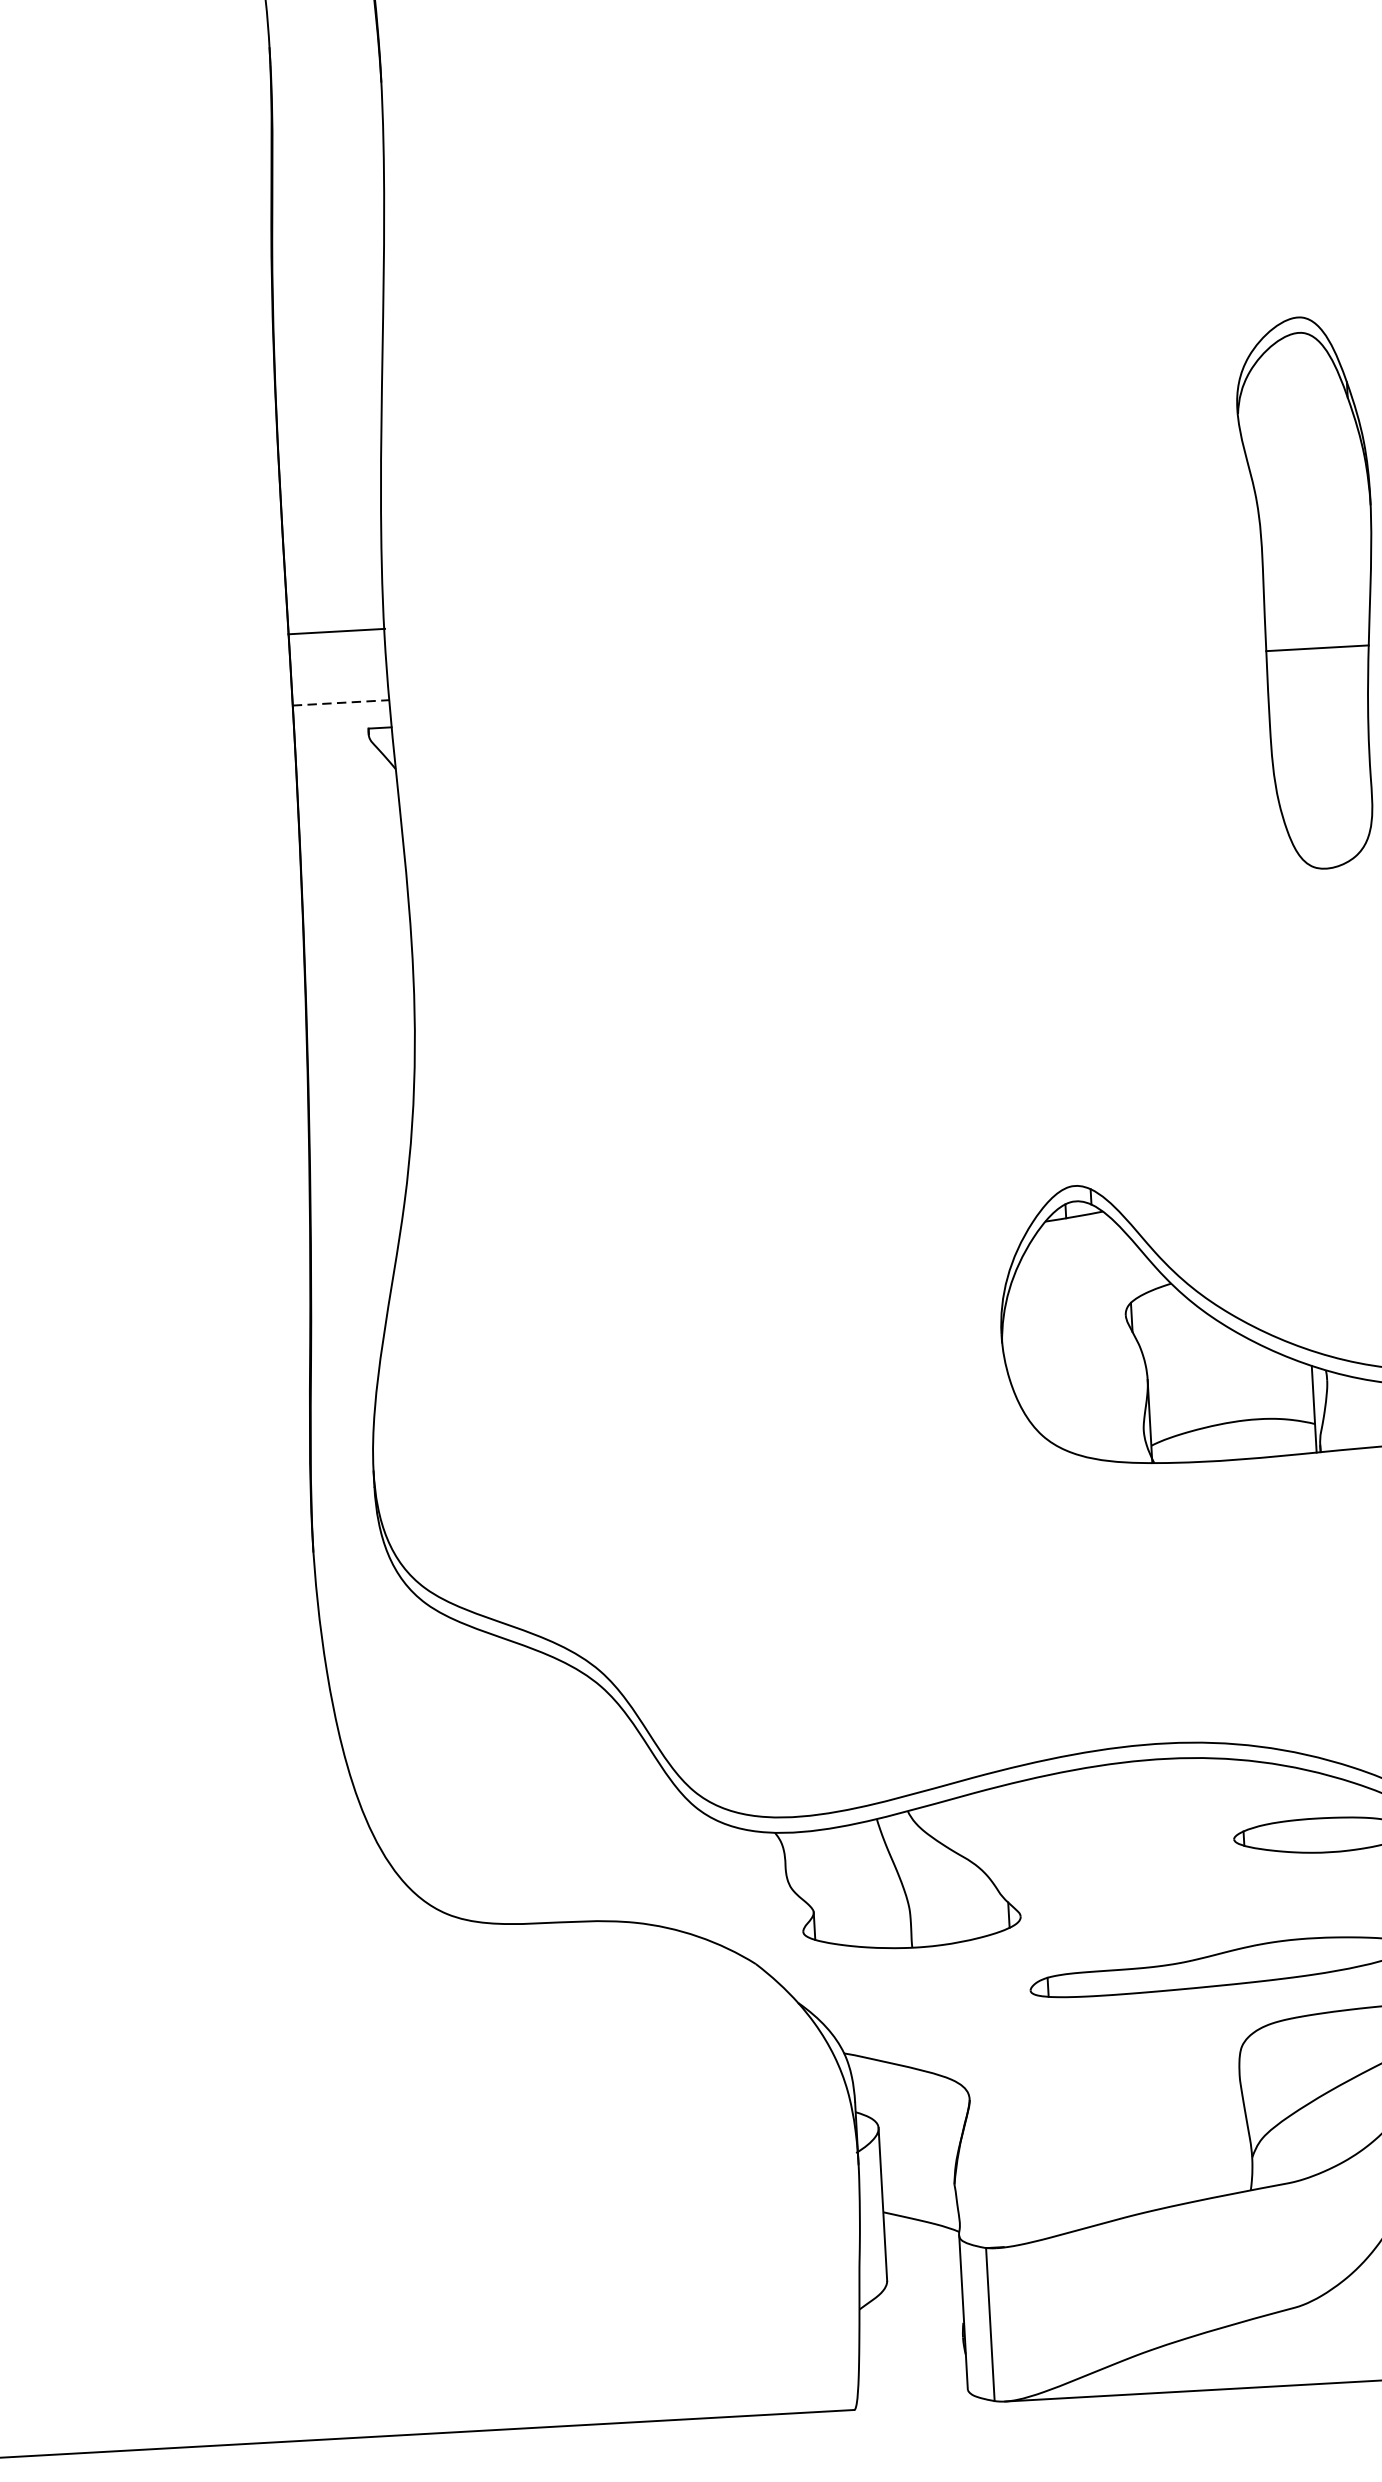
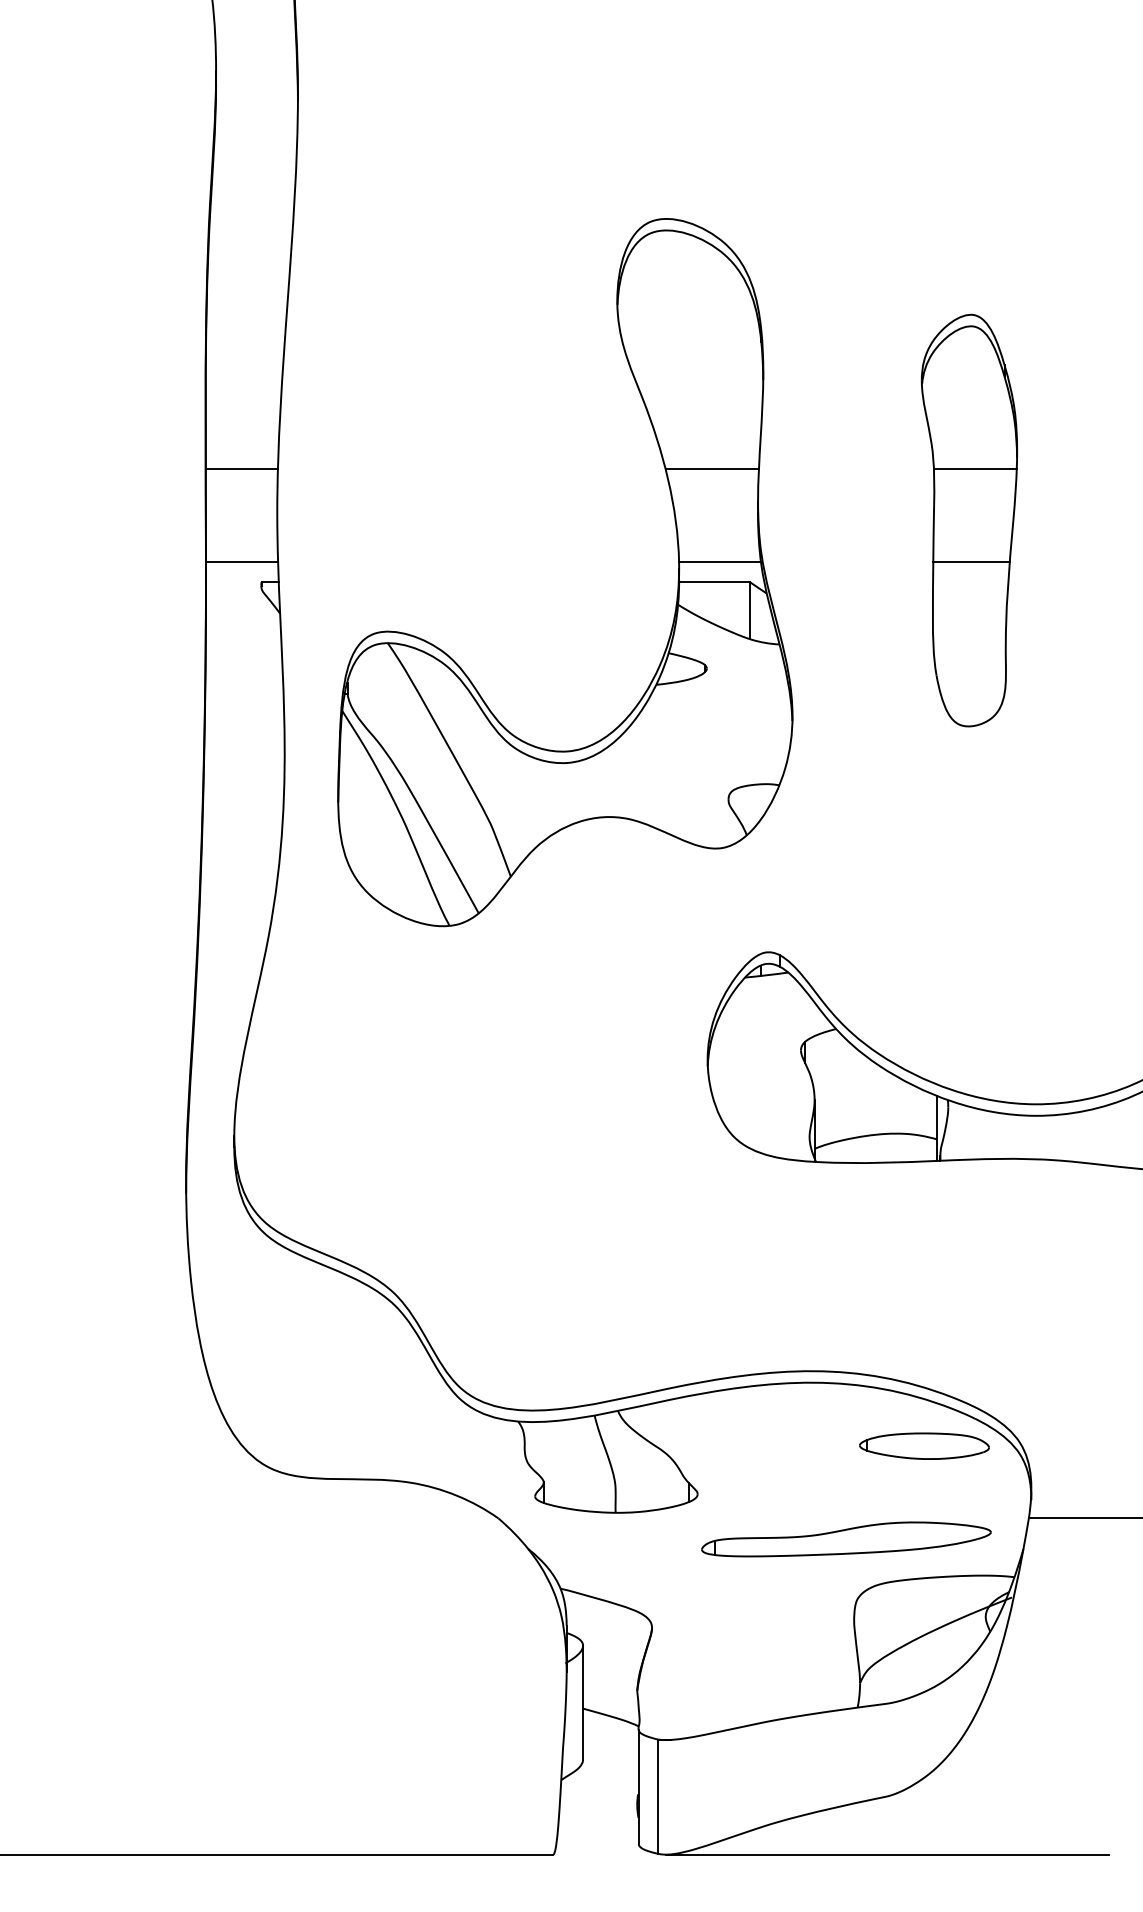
line: (1314, 522) -> (974, 468), added
line: (336, 631) -> (241, 468), moved
part: (925, 696) -> (677, 581), added
line: (341, 702) -> (242, 561), dashed -> solid

